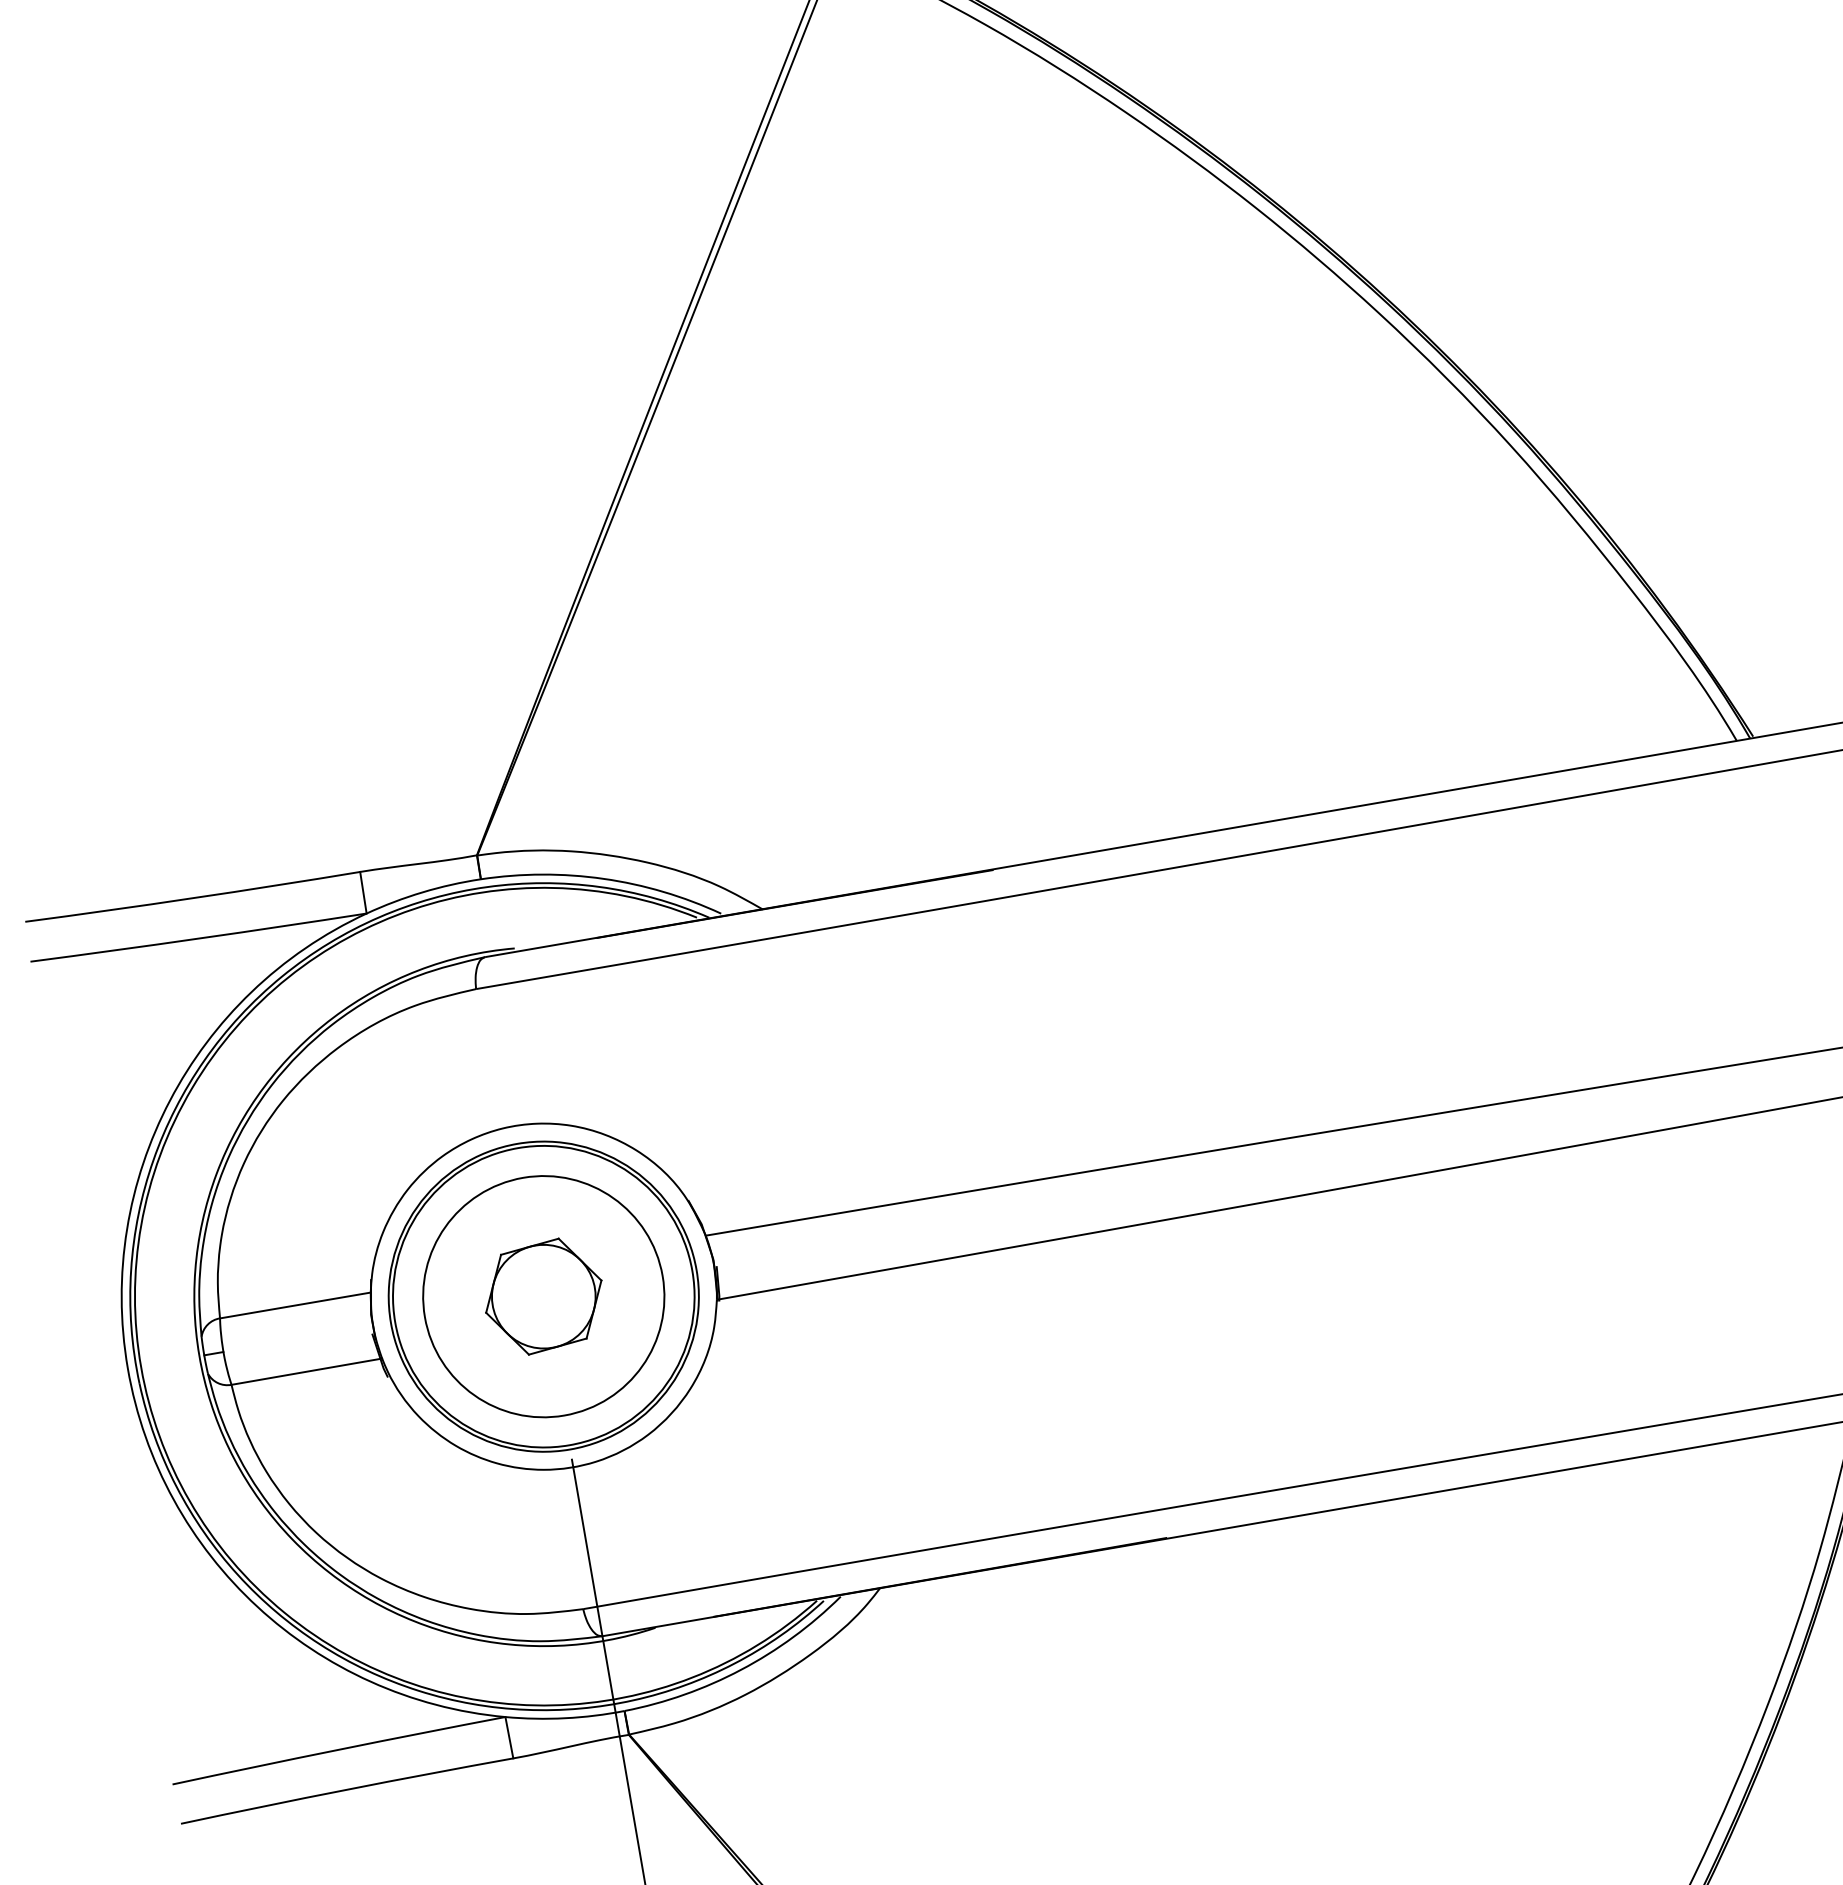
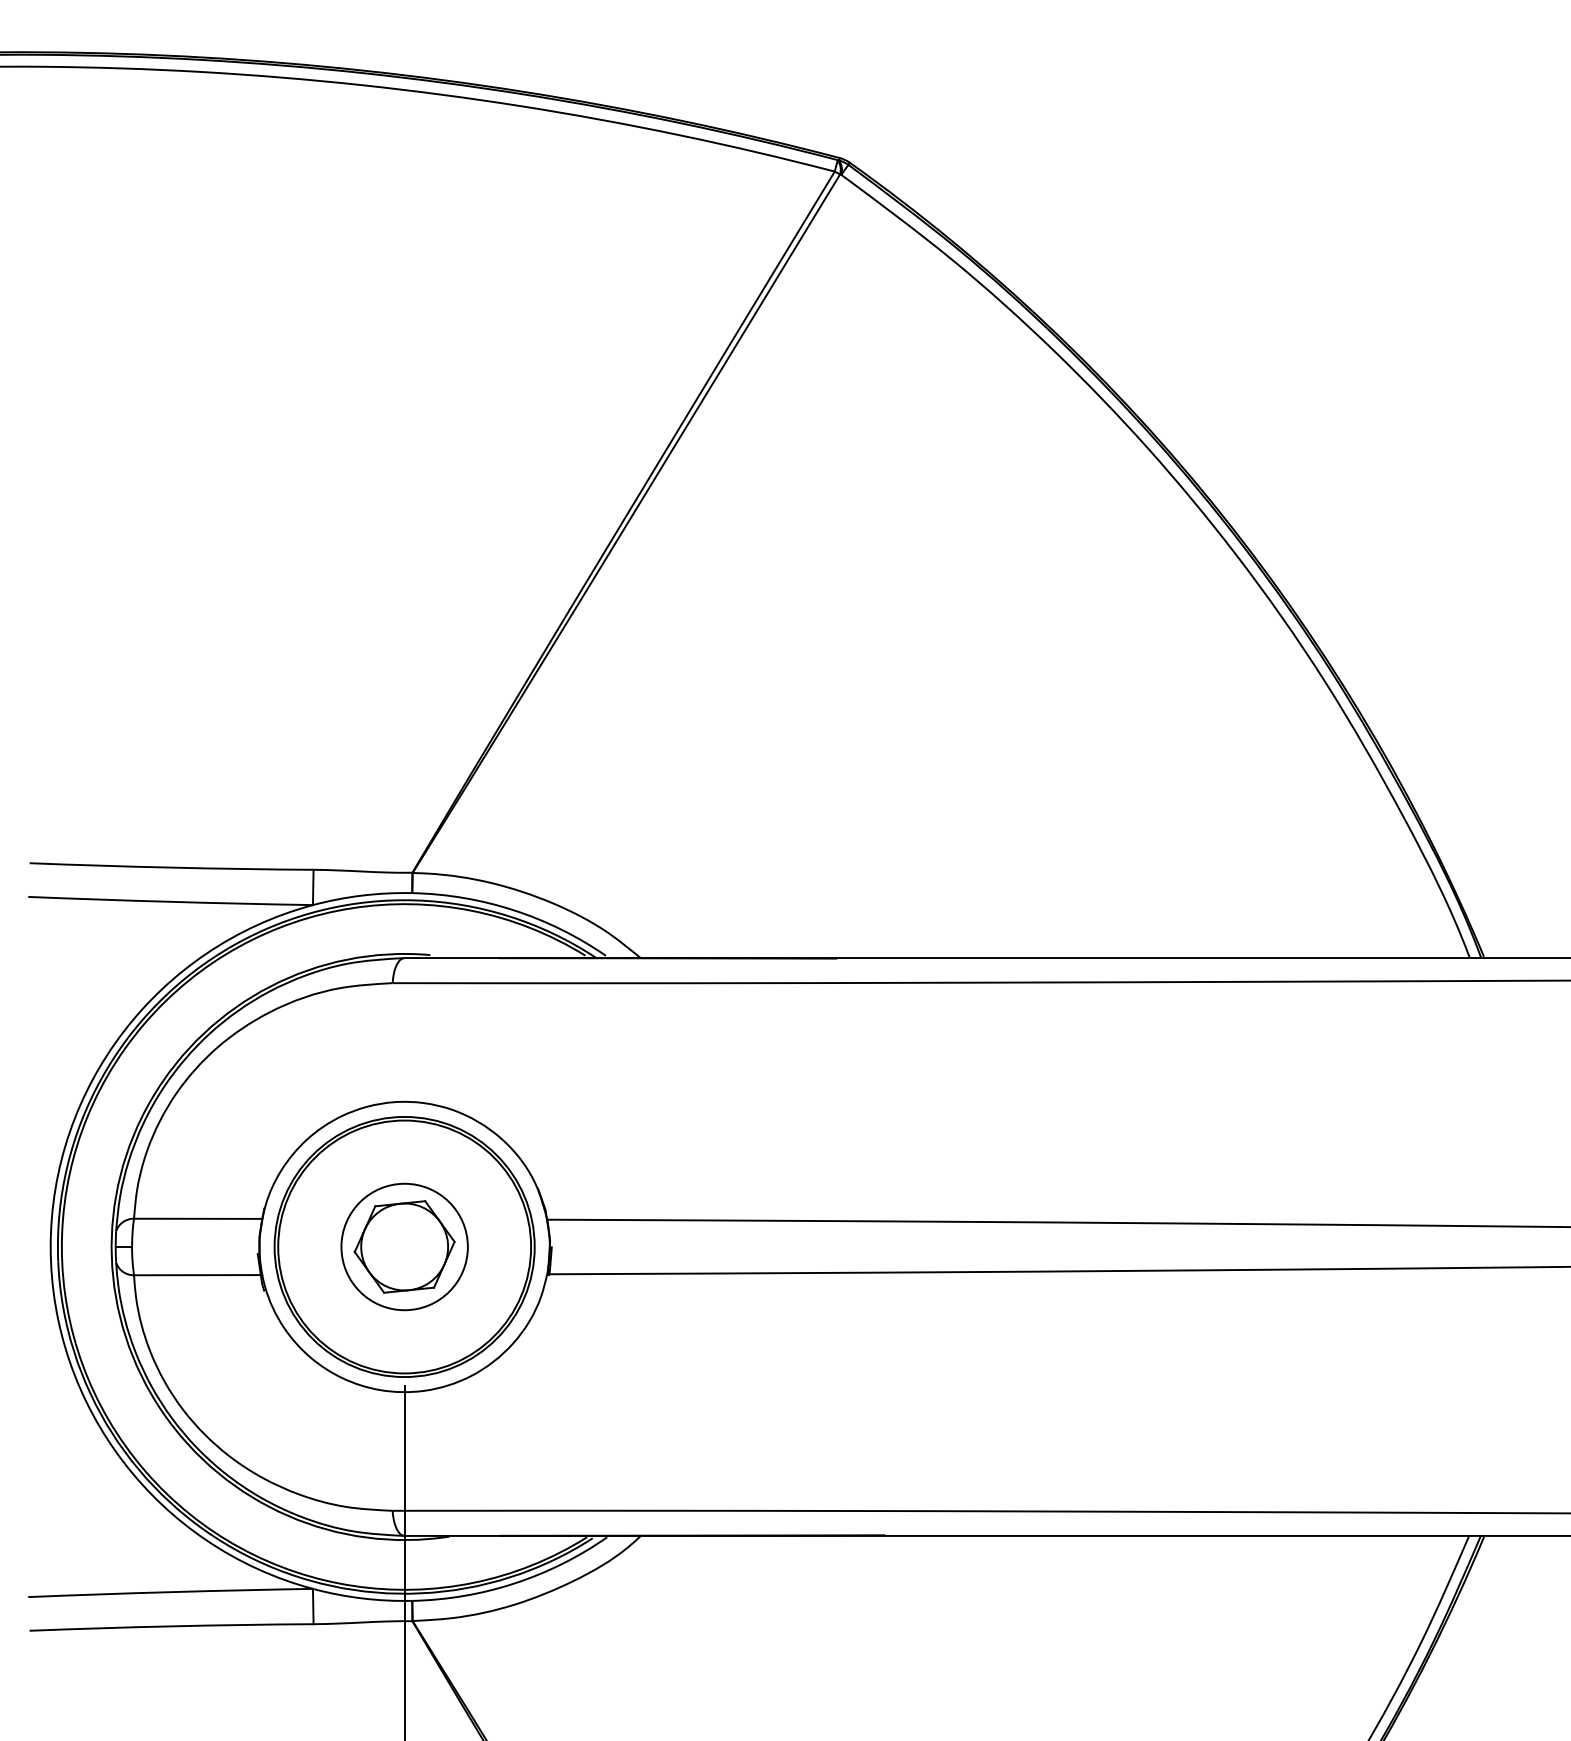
circle: (543, 1296) -> (404, 1246), size x0.62

